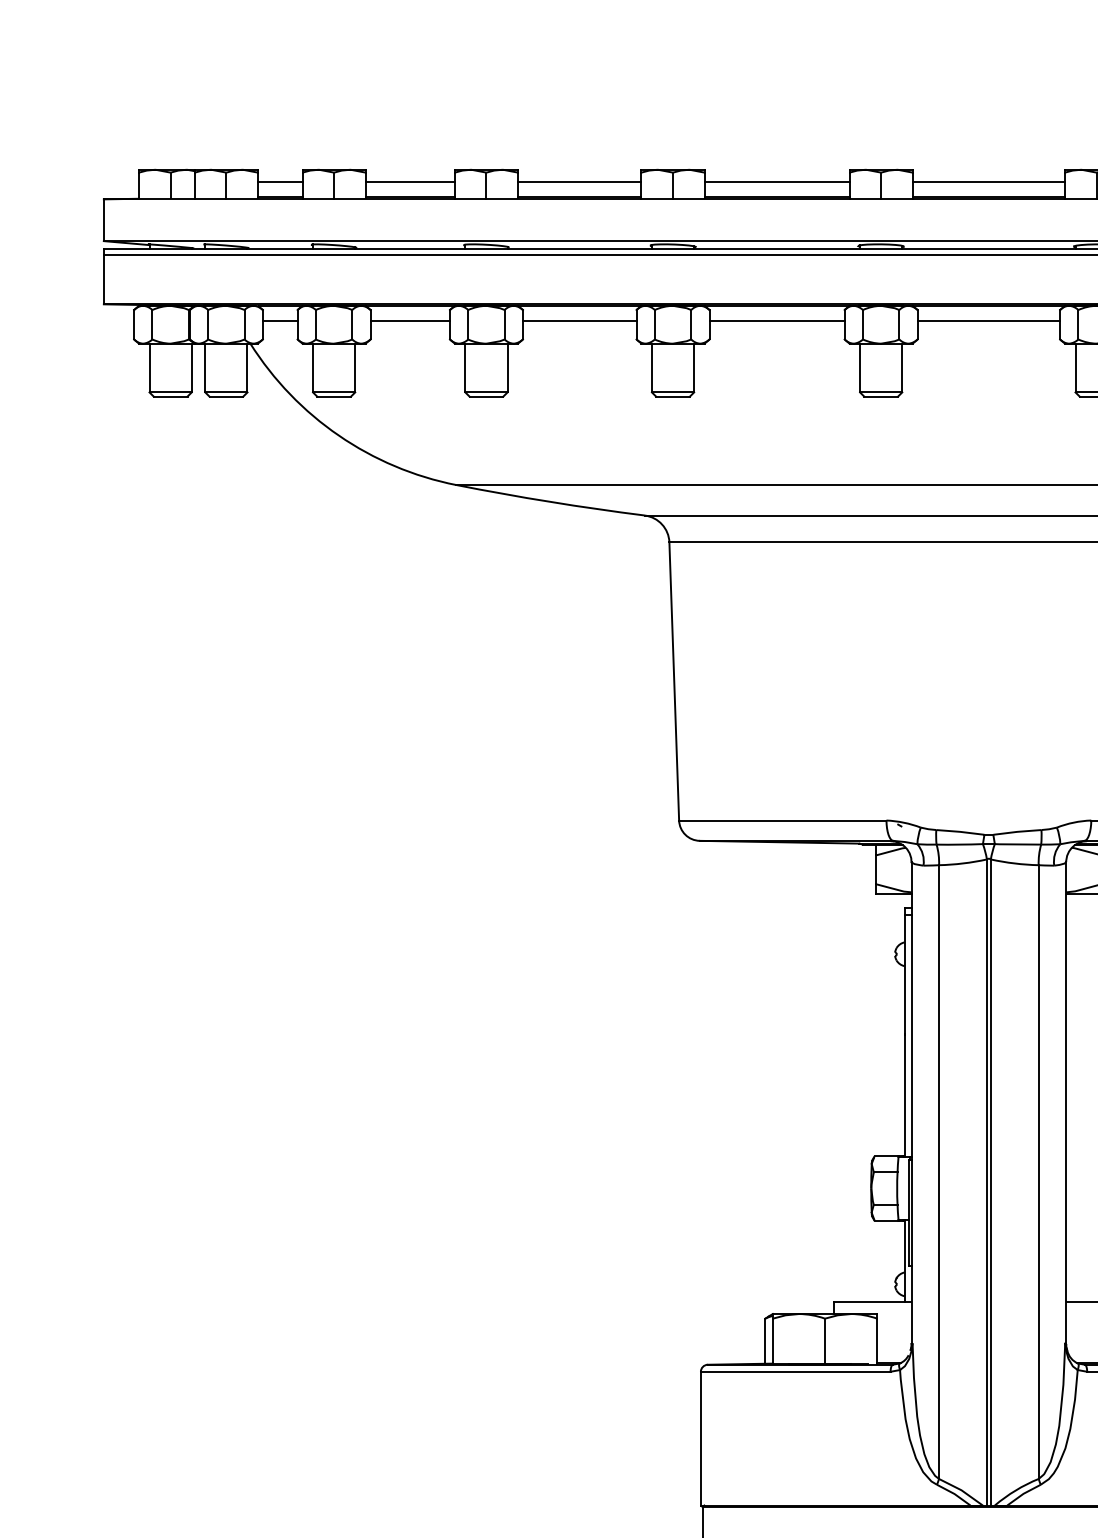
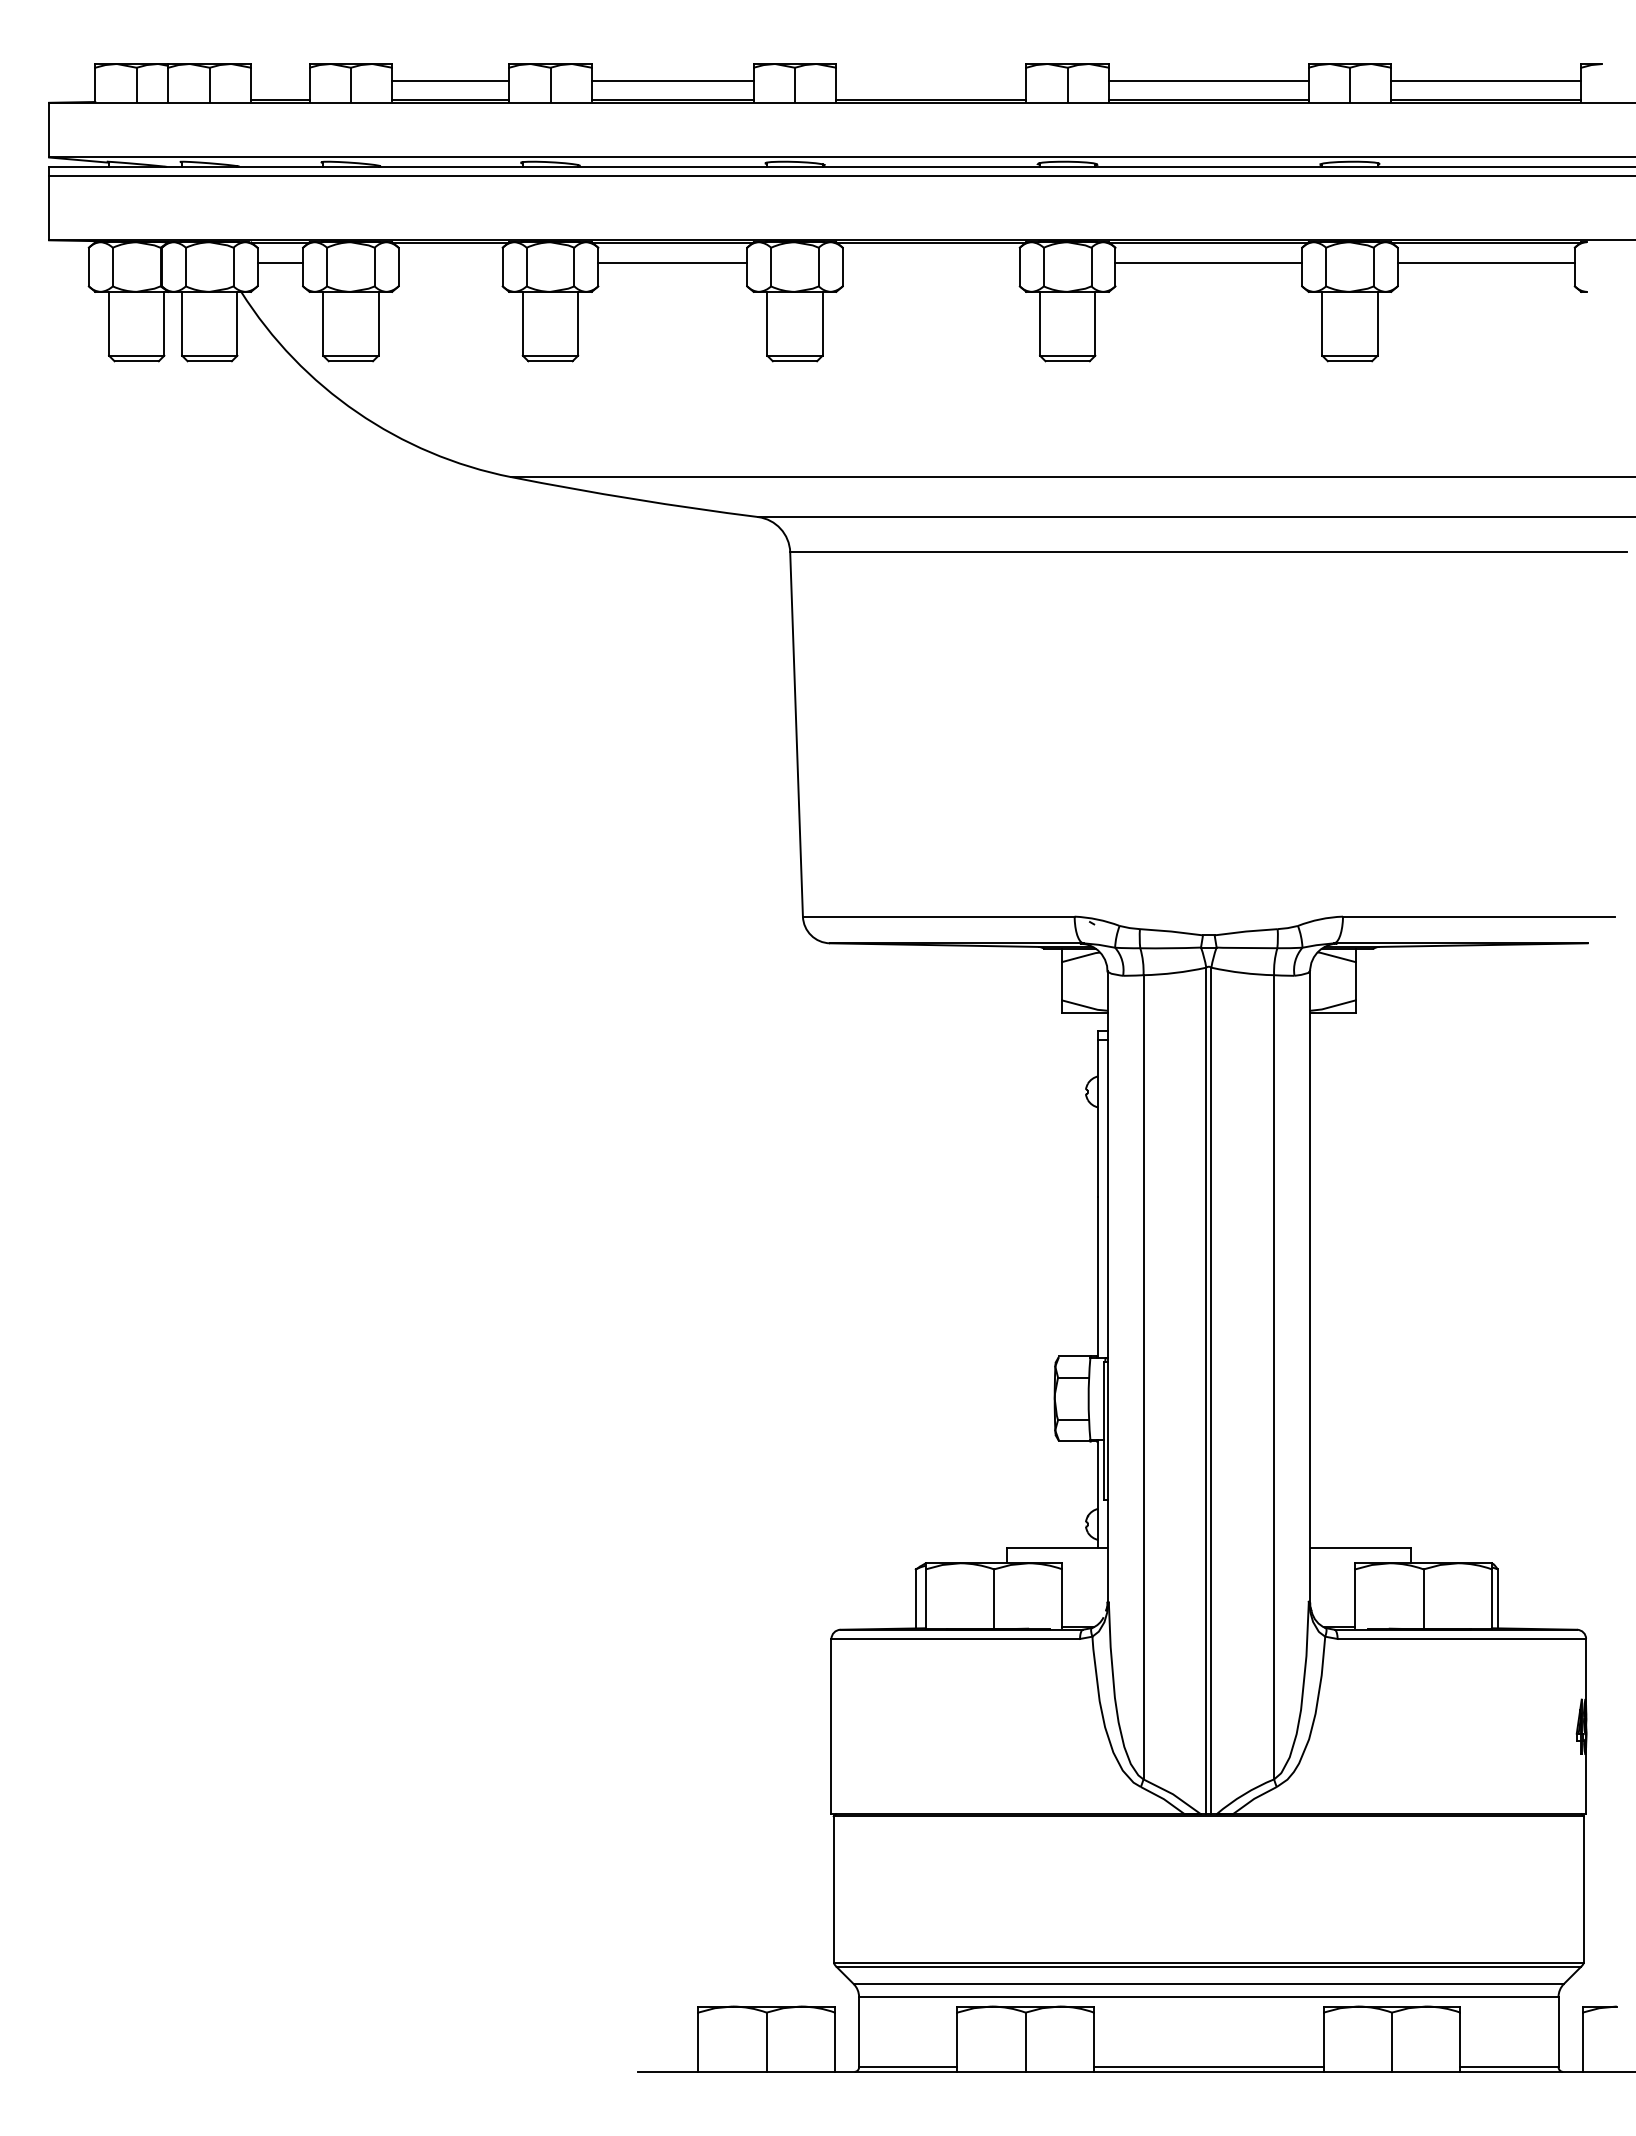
line: (280, 182) -> (280, 80), removed
line: (777, 182) -> (931, 80), removed
line: (410, 321) -> (450, 262), removed
line: (776, 321) -> (930, 262), removed

